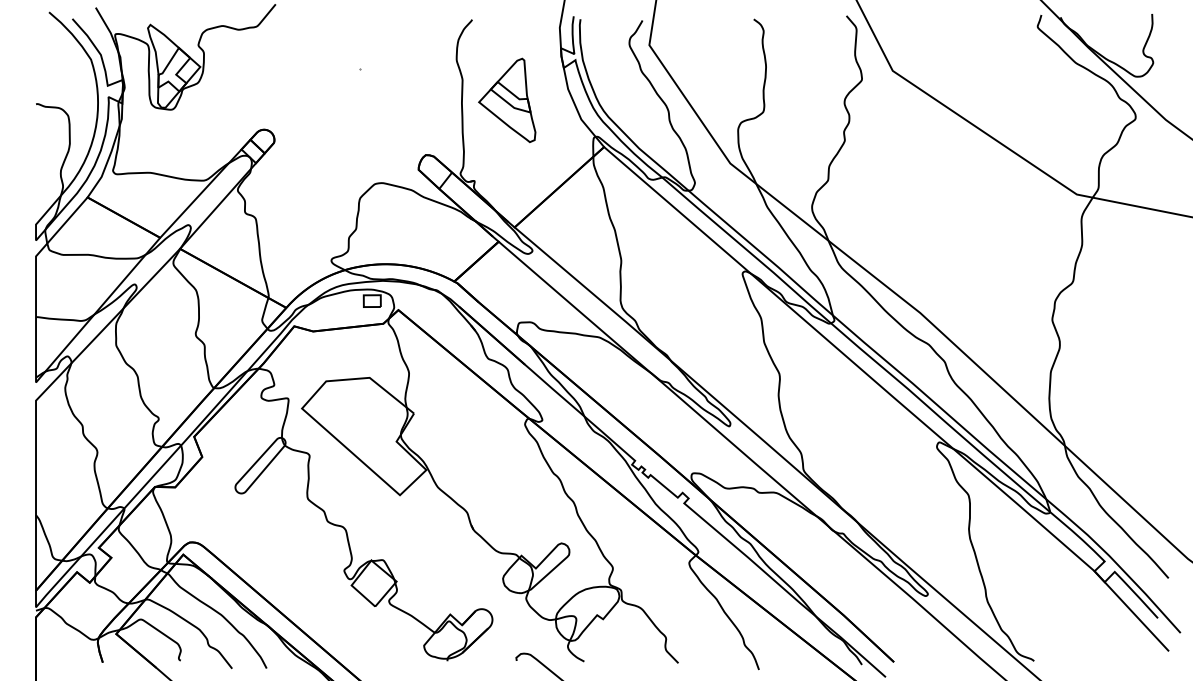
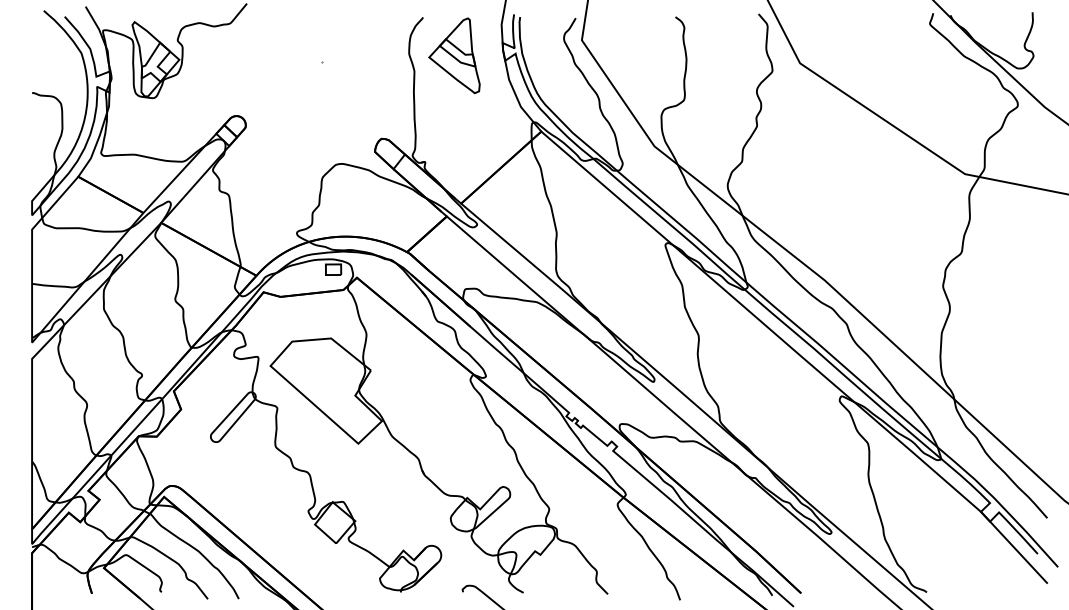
part: (507, 100) -> (454, 55), moved

